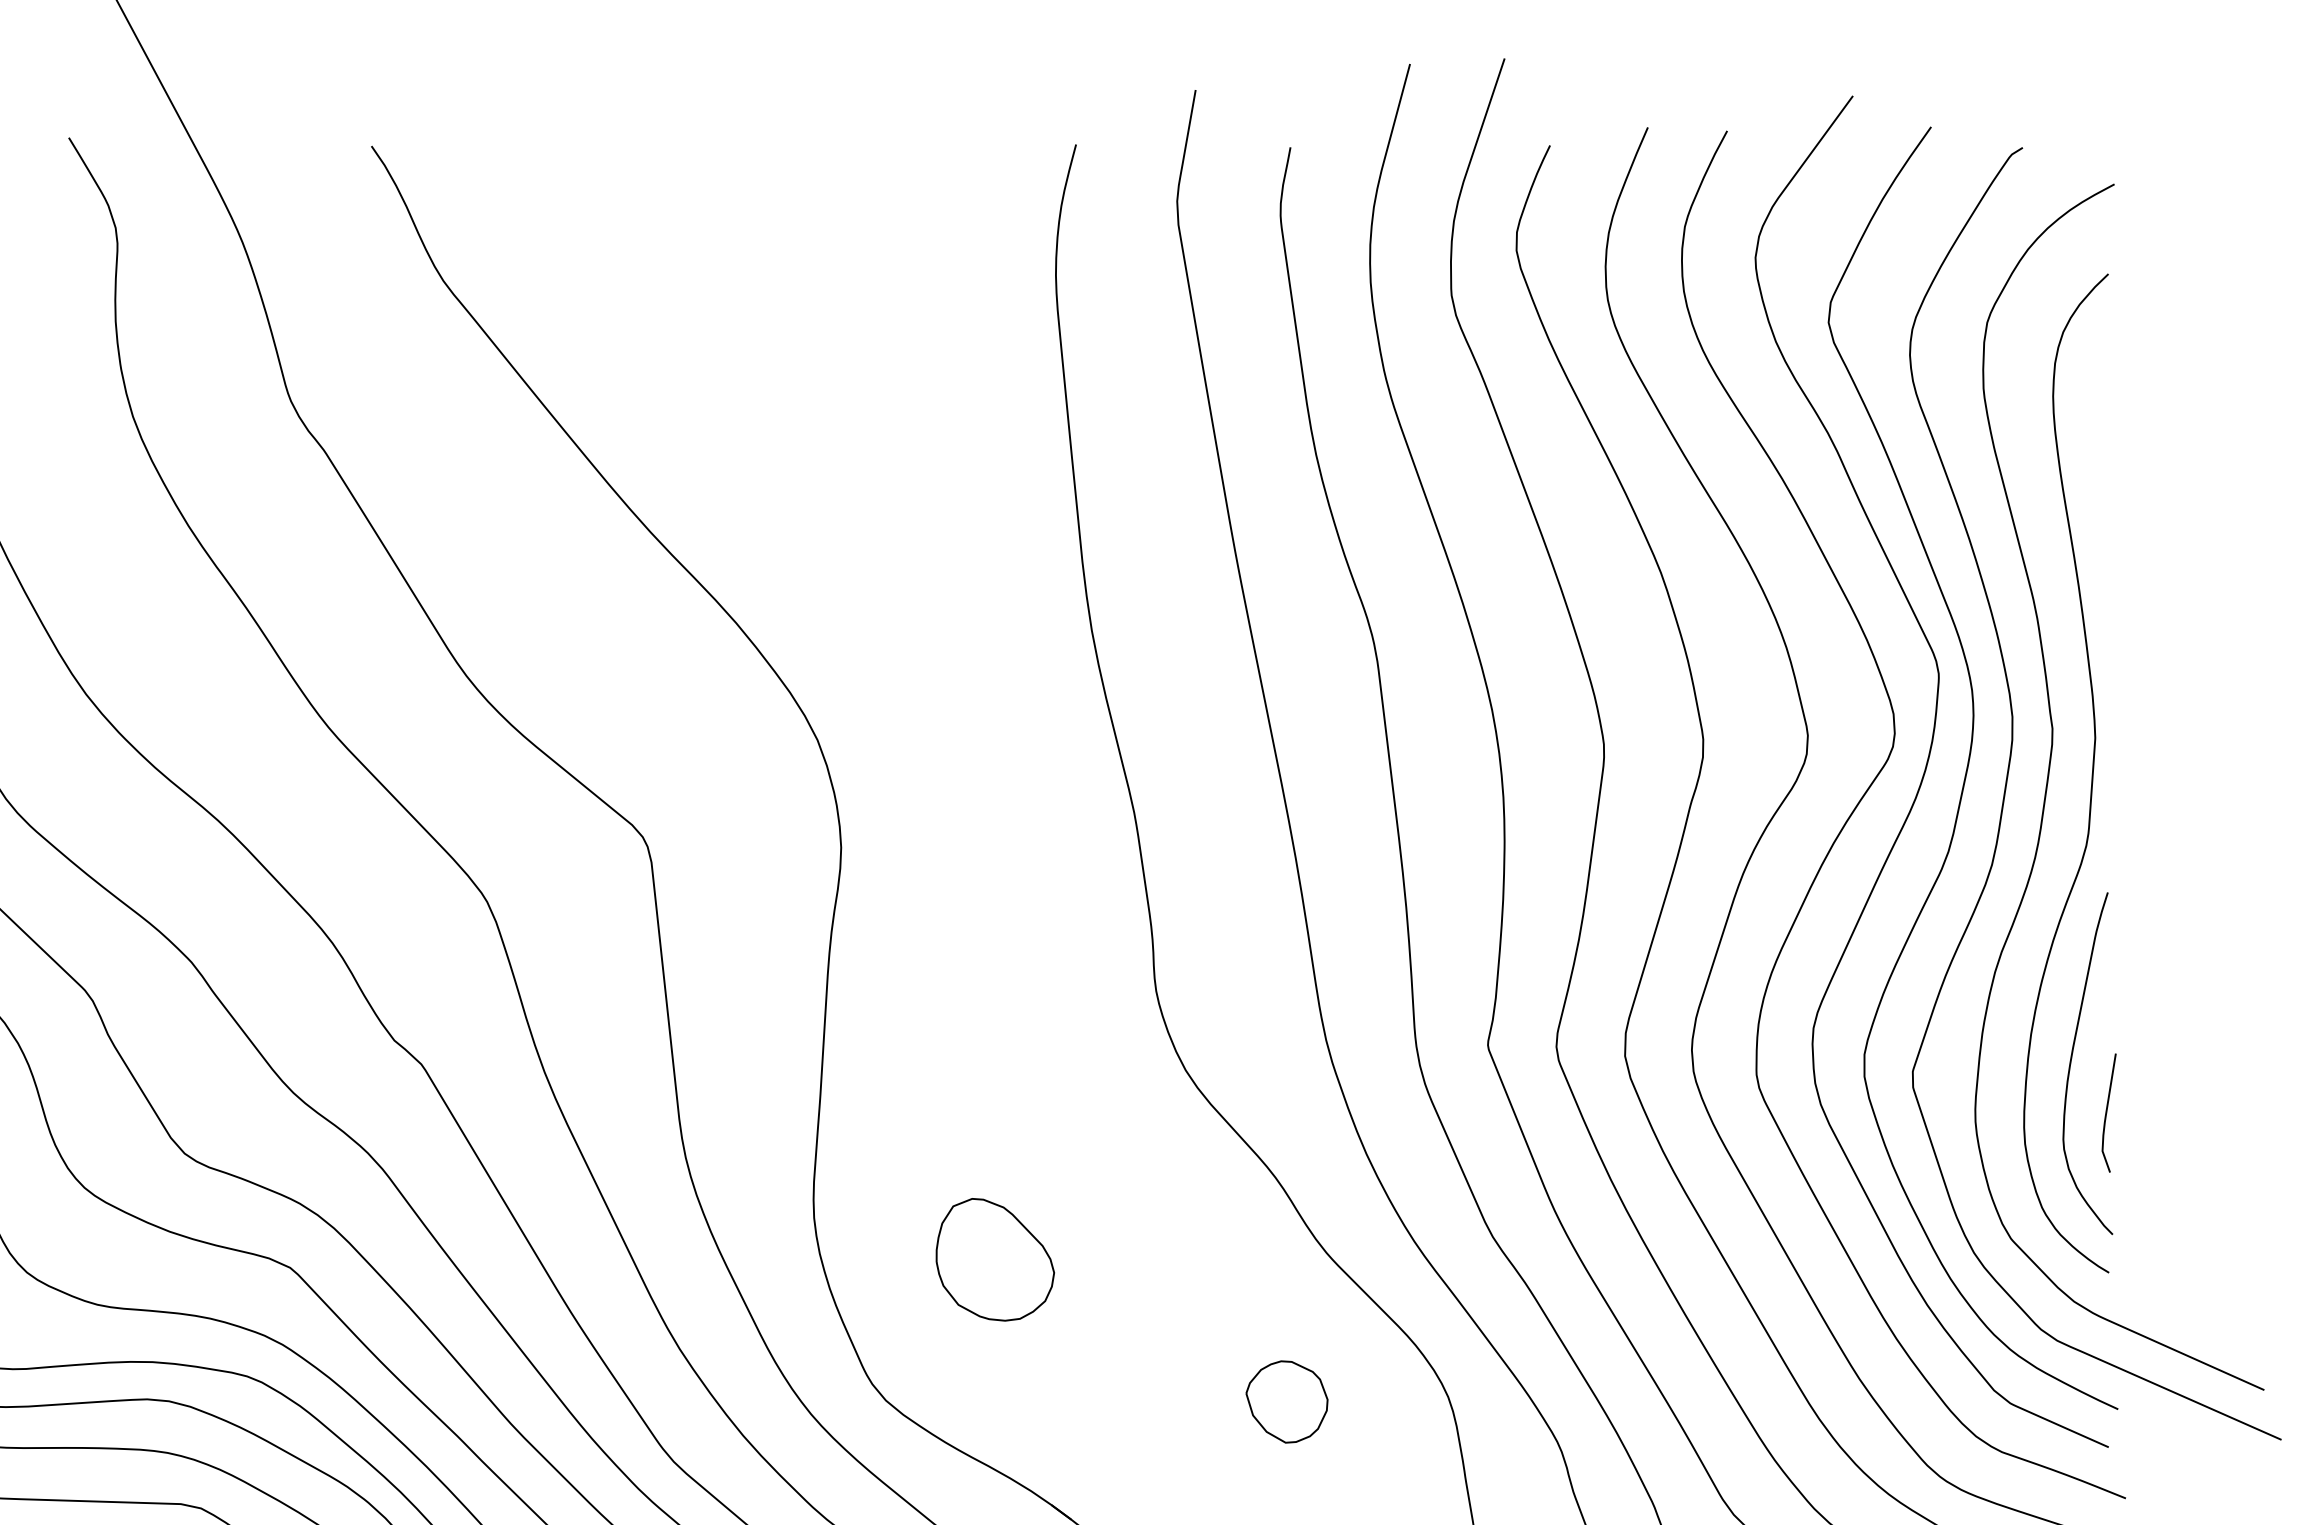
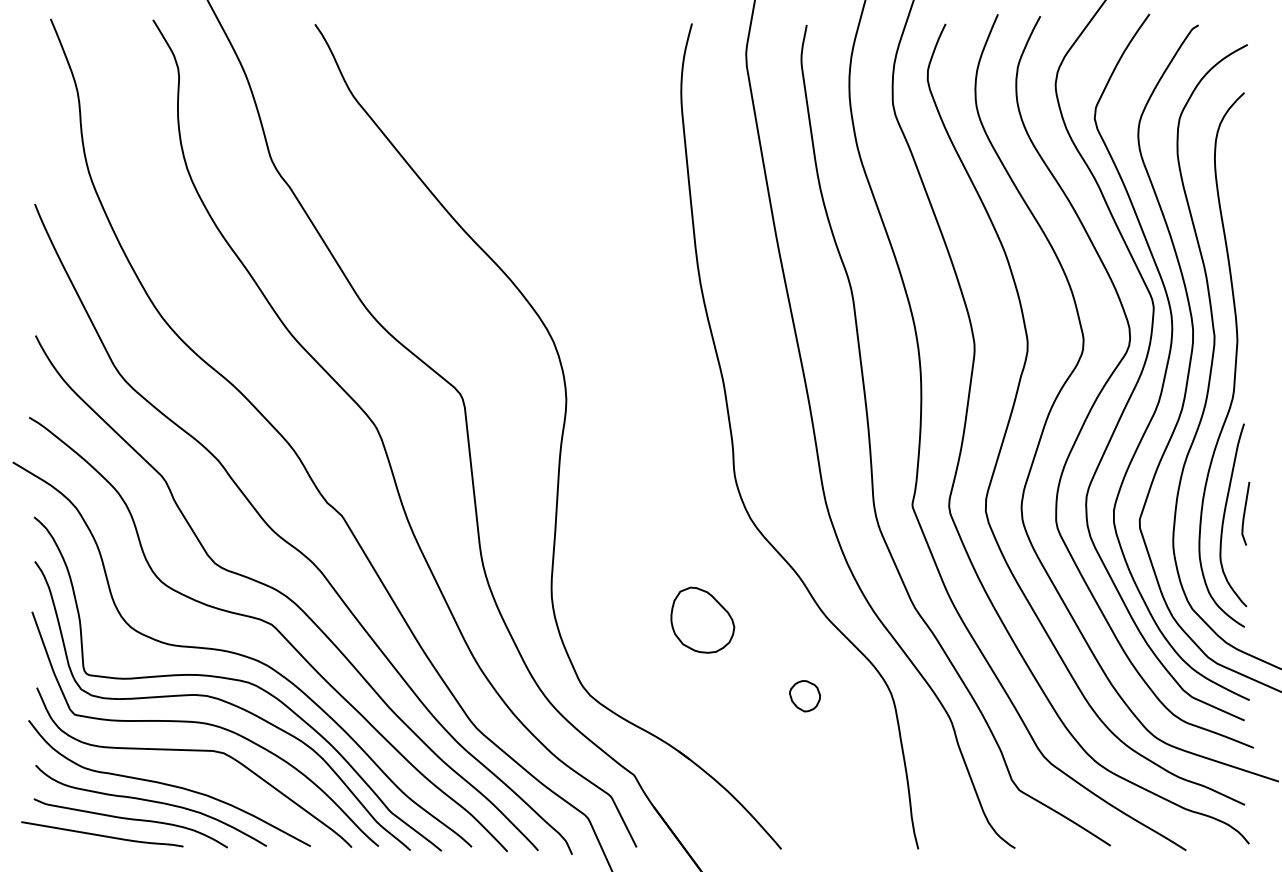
curve: (2108, 1112) -> (1245, 513), moved
part: (994, 1258) -> (702, 619), moved
part: (1286, 1400) -> (804, 695), size x0.7

